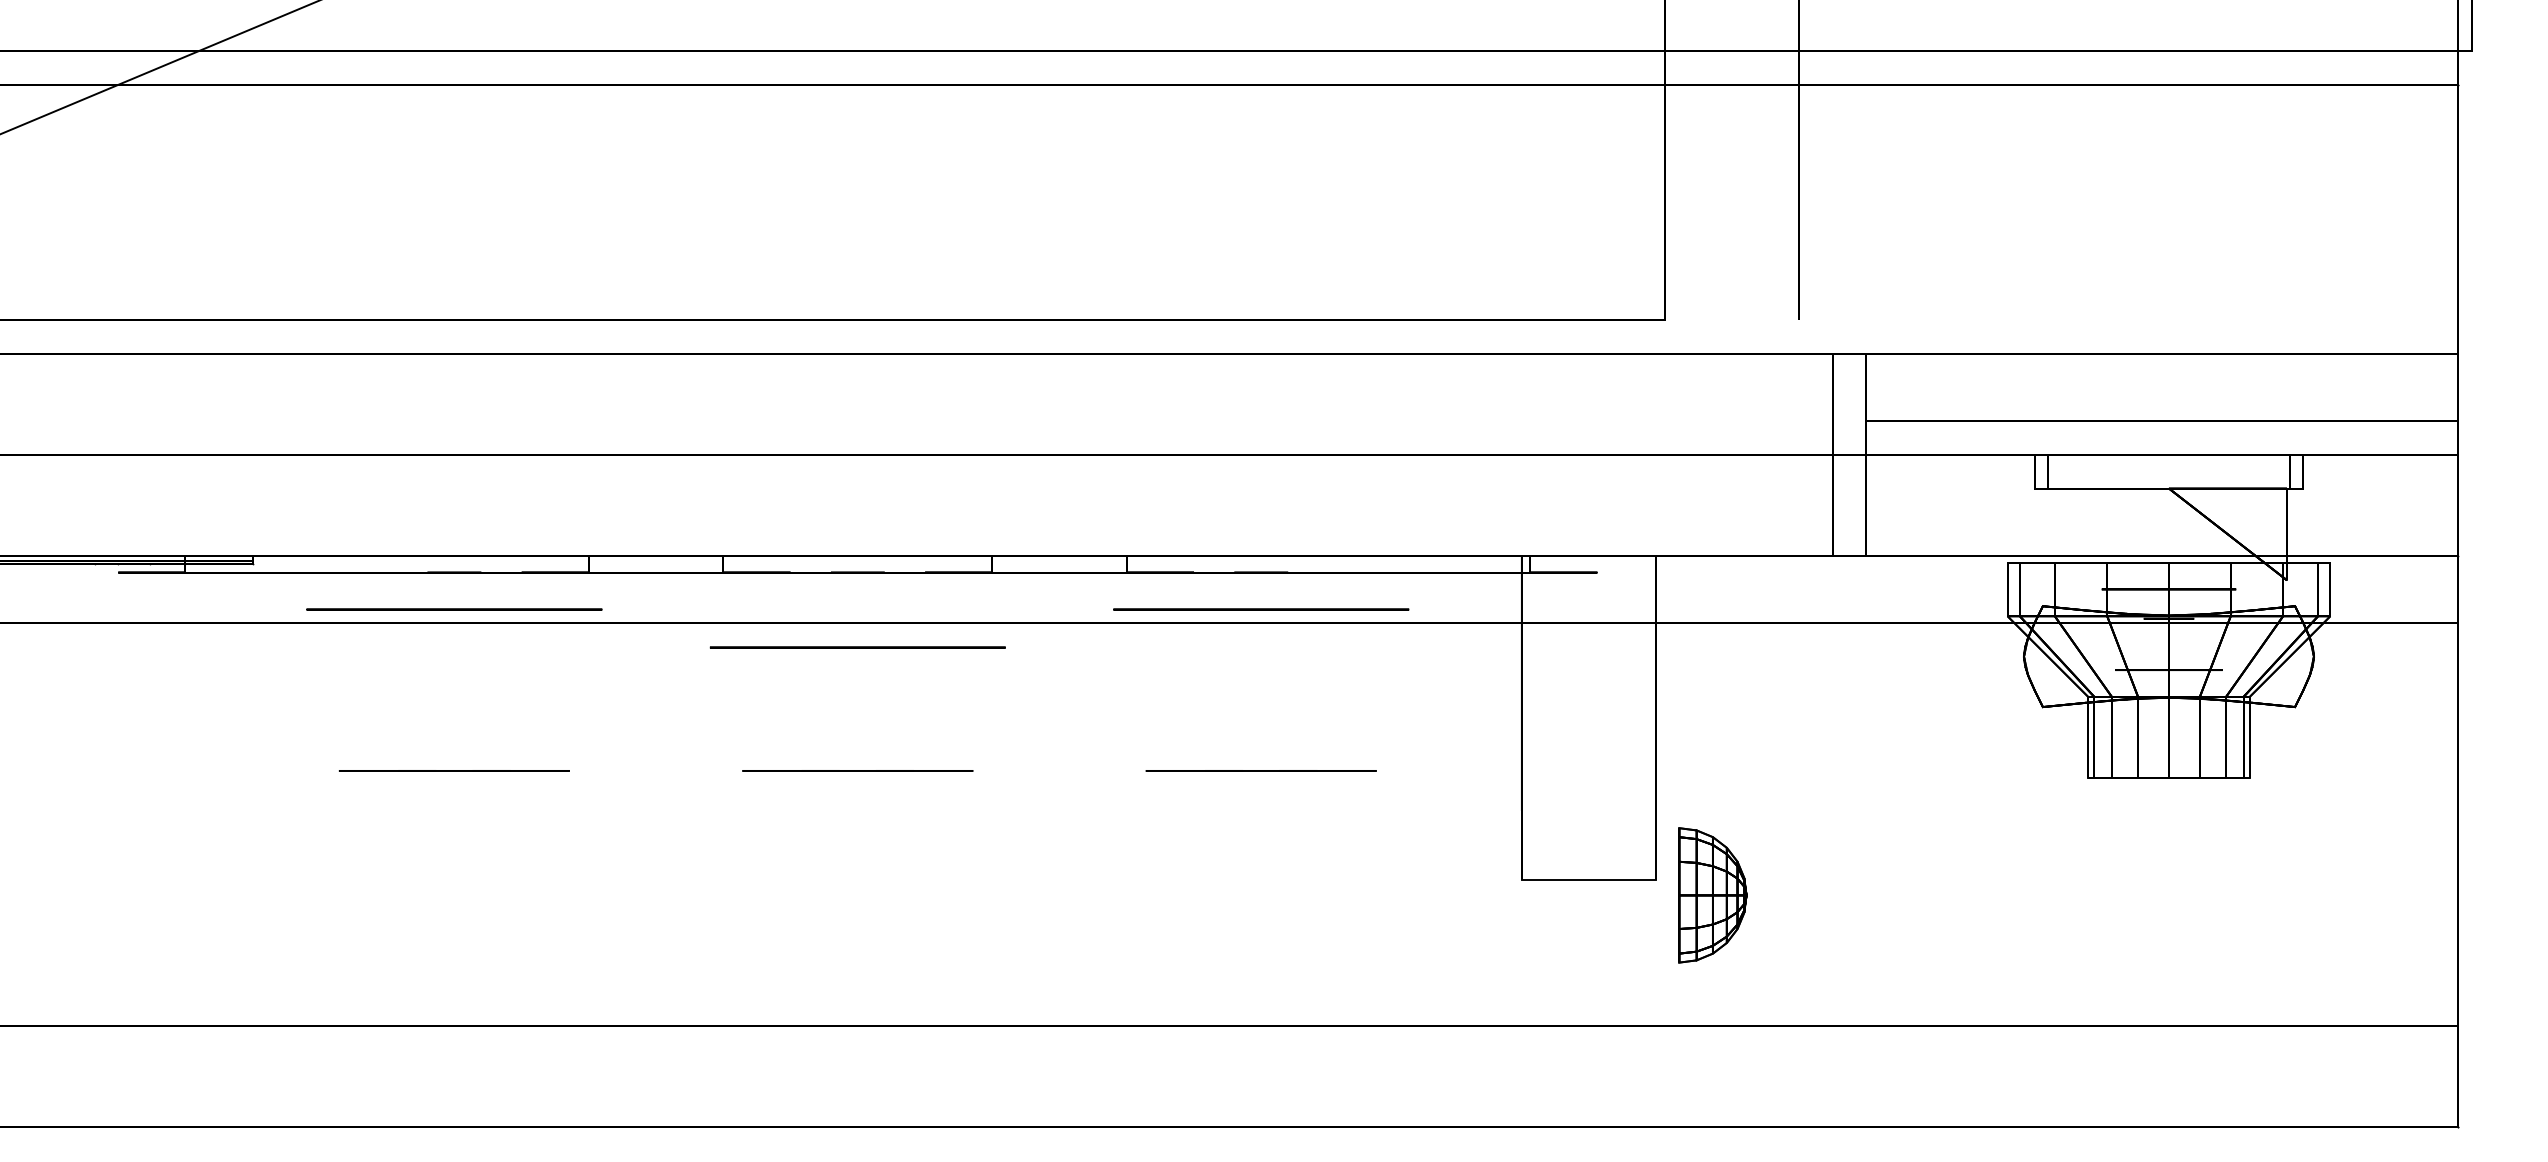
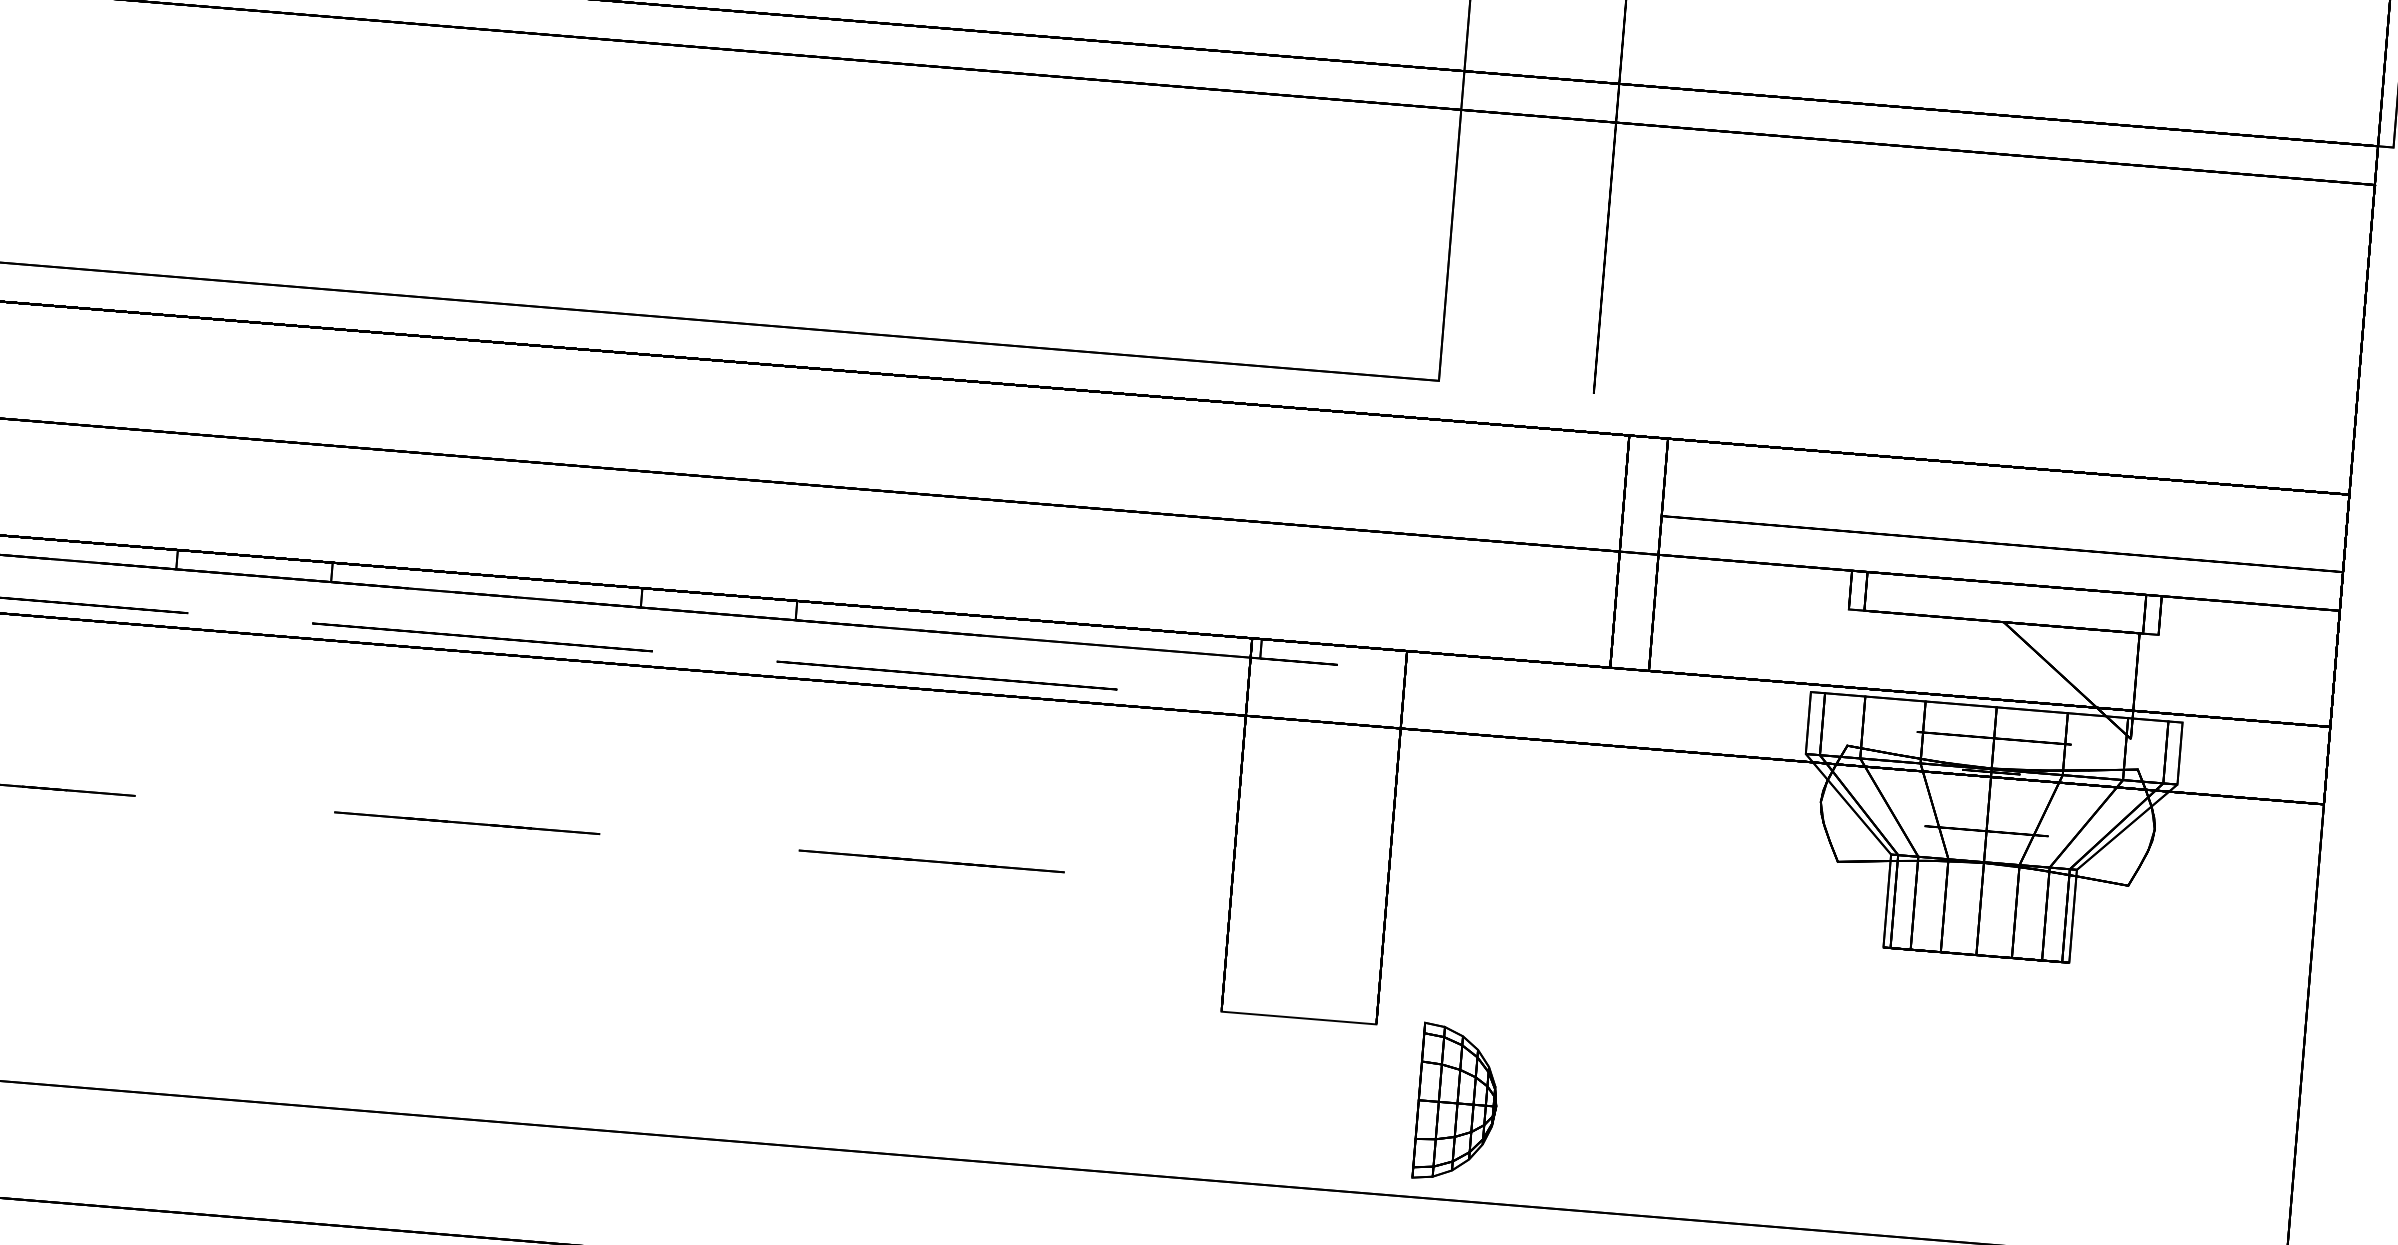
circle: (857, 647) -> (482, 637), moved
part: (1712, 895) -> (1457, 1103), moved

